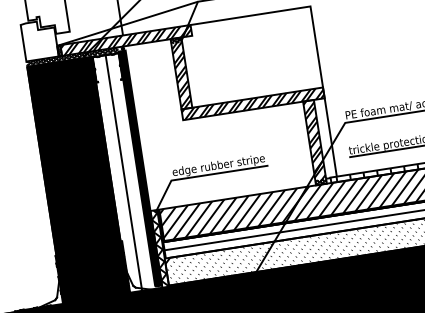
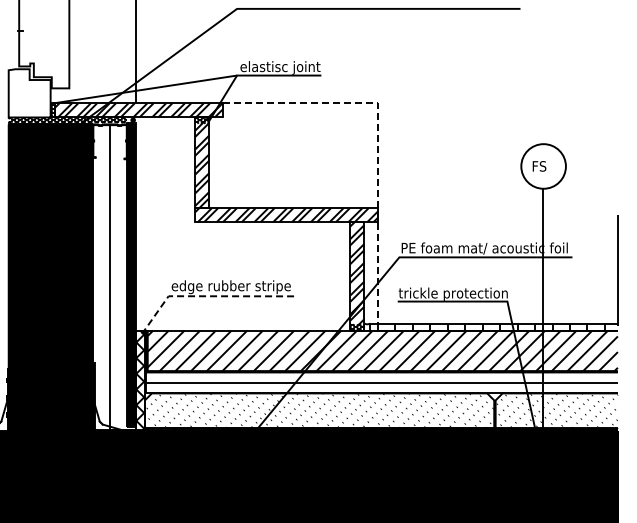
line: (314, 31) -> (378, 135), solid -> dashed
line: (201, 176) -> (207, 296), solid -> dashed

